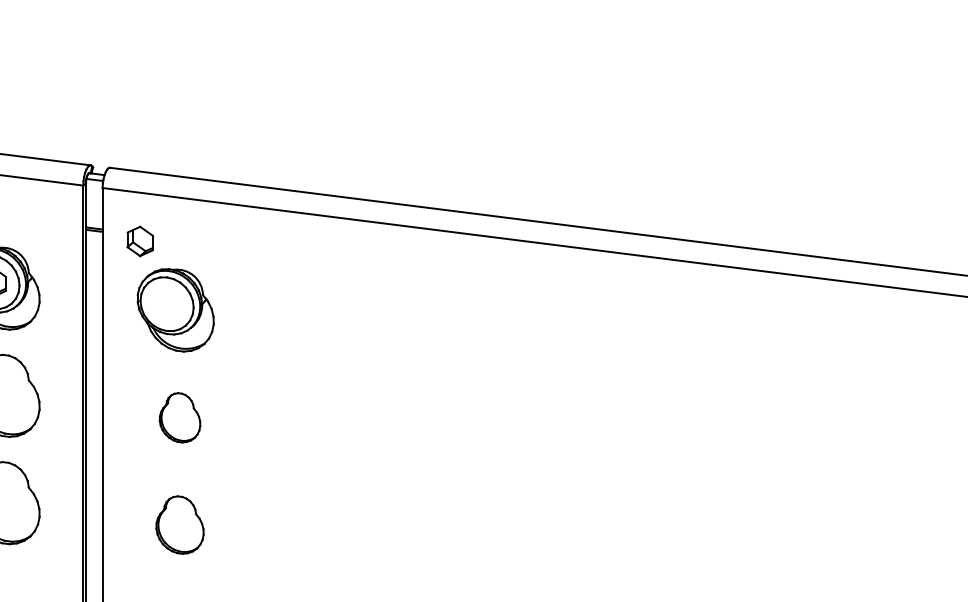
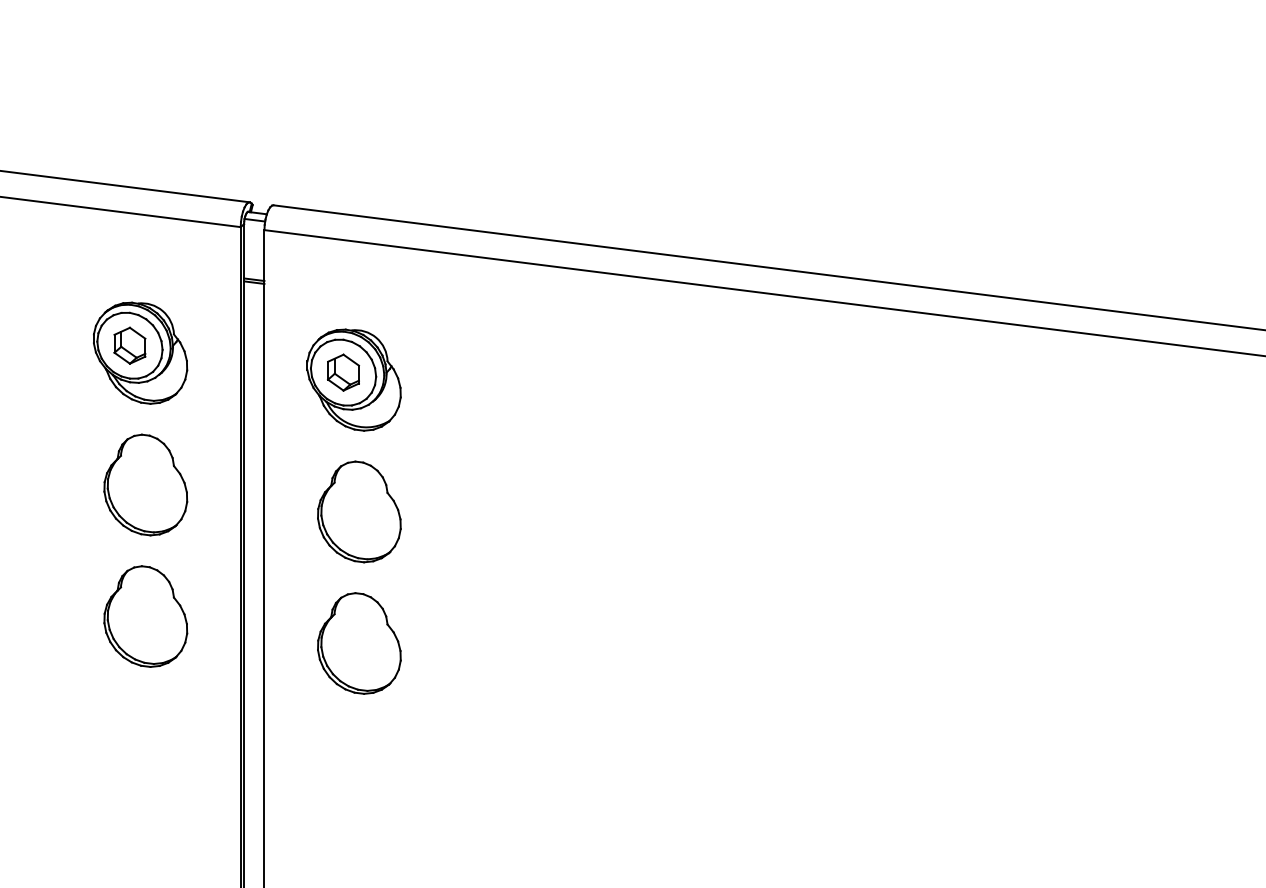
part: (140, 241) -> (343, 372), moved
part: (180, 417) -> (359, 511), size x1.67
part: (180, 525) -> (359, 643), size x1.43

